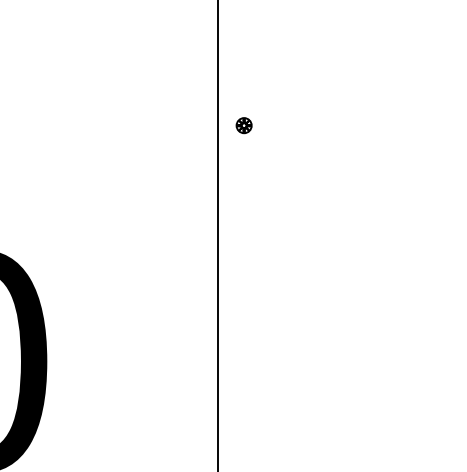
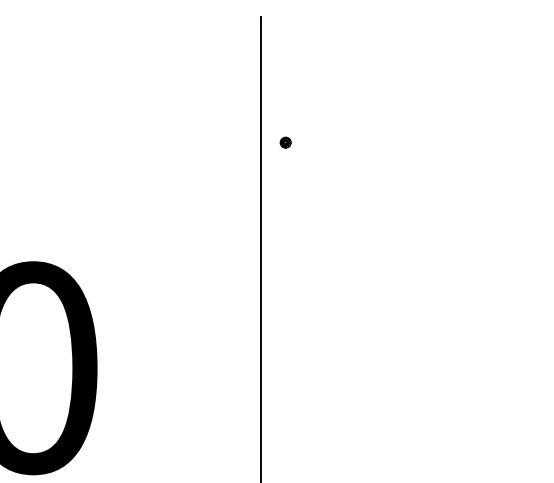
part: (243, 125) -> (285, 142), size x0.7

